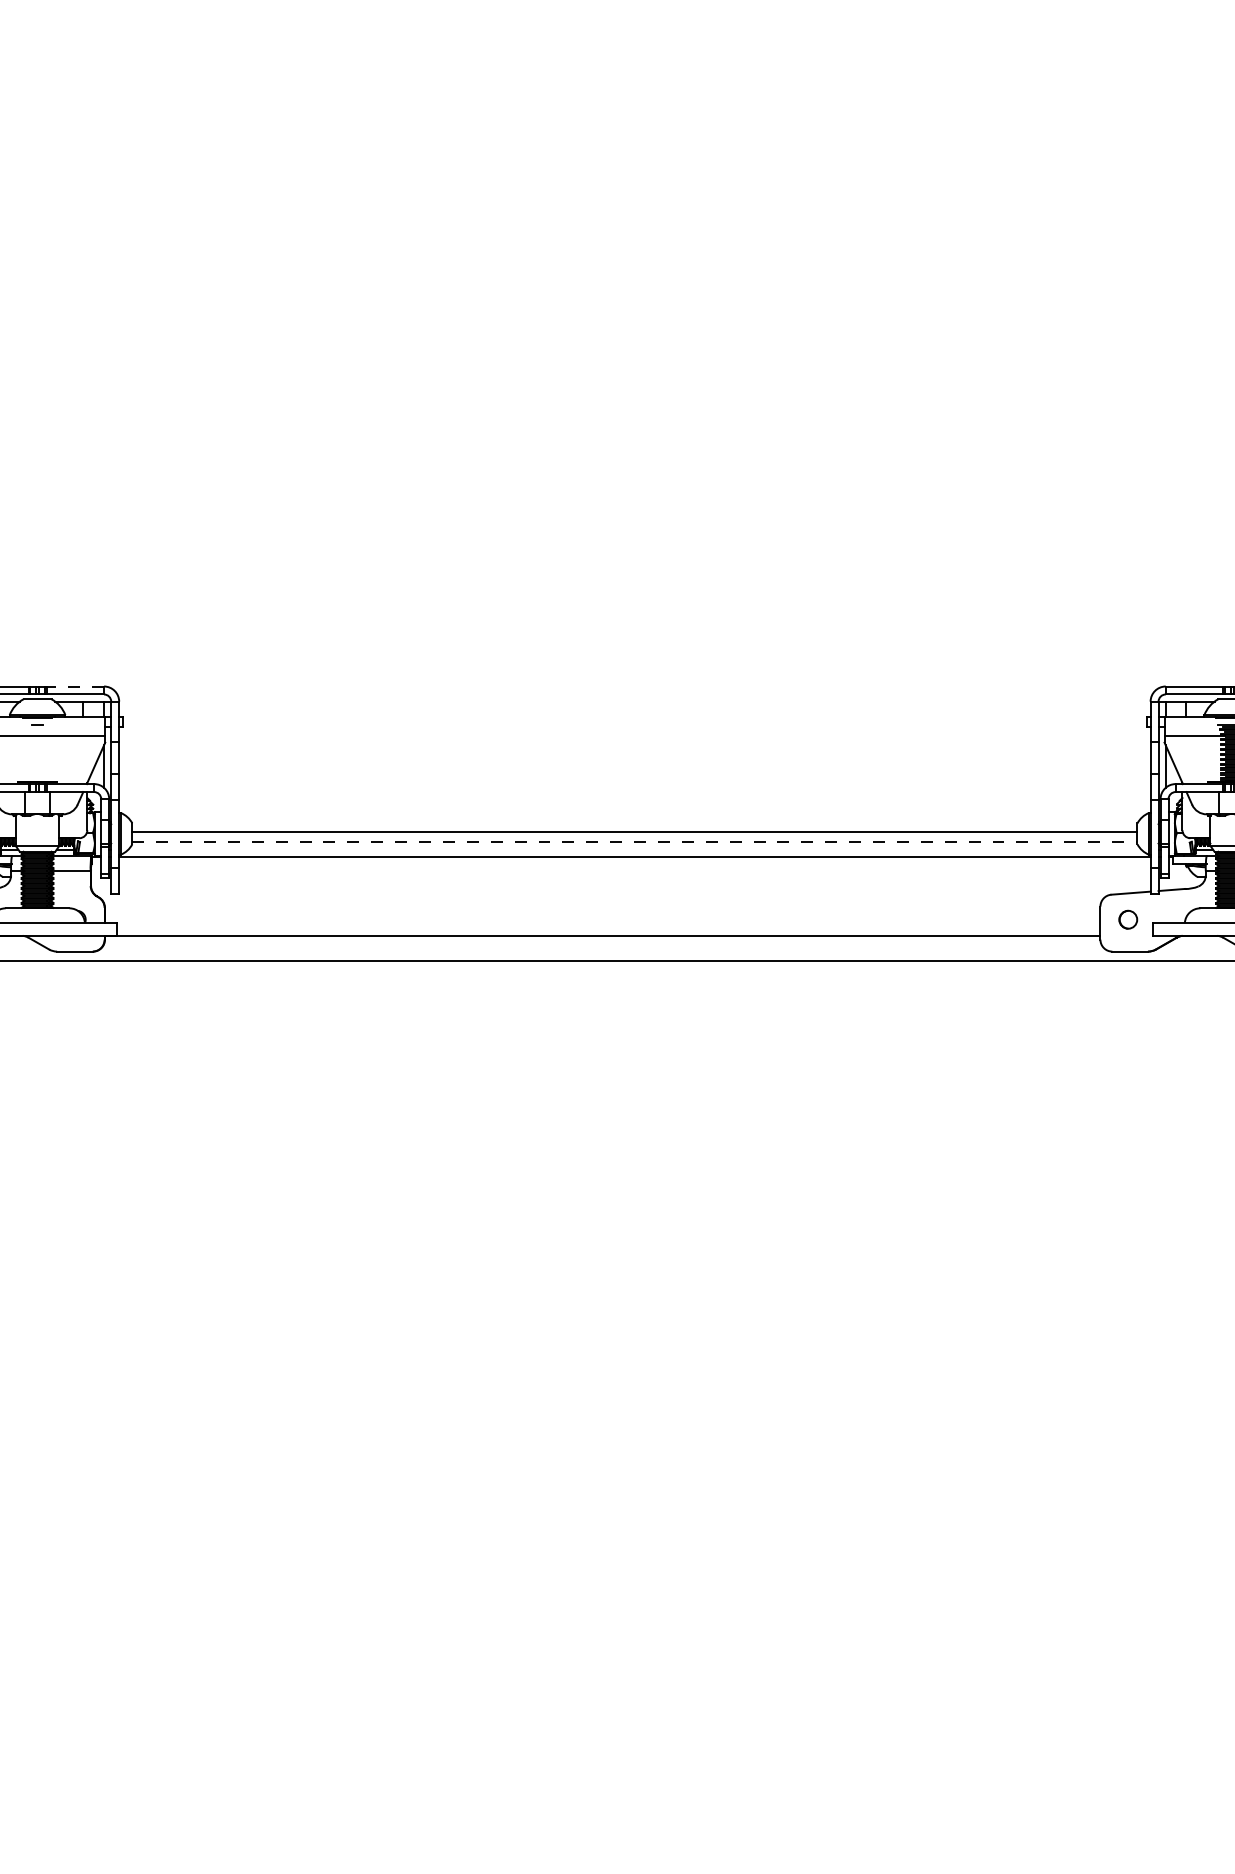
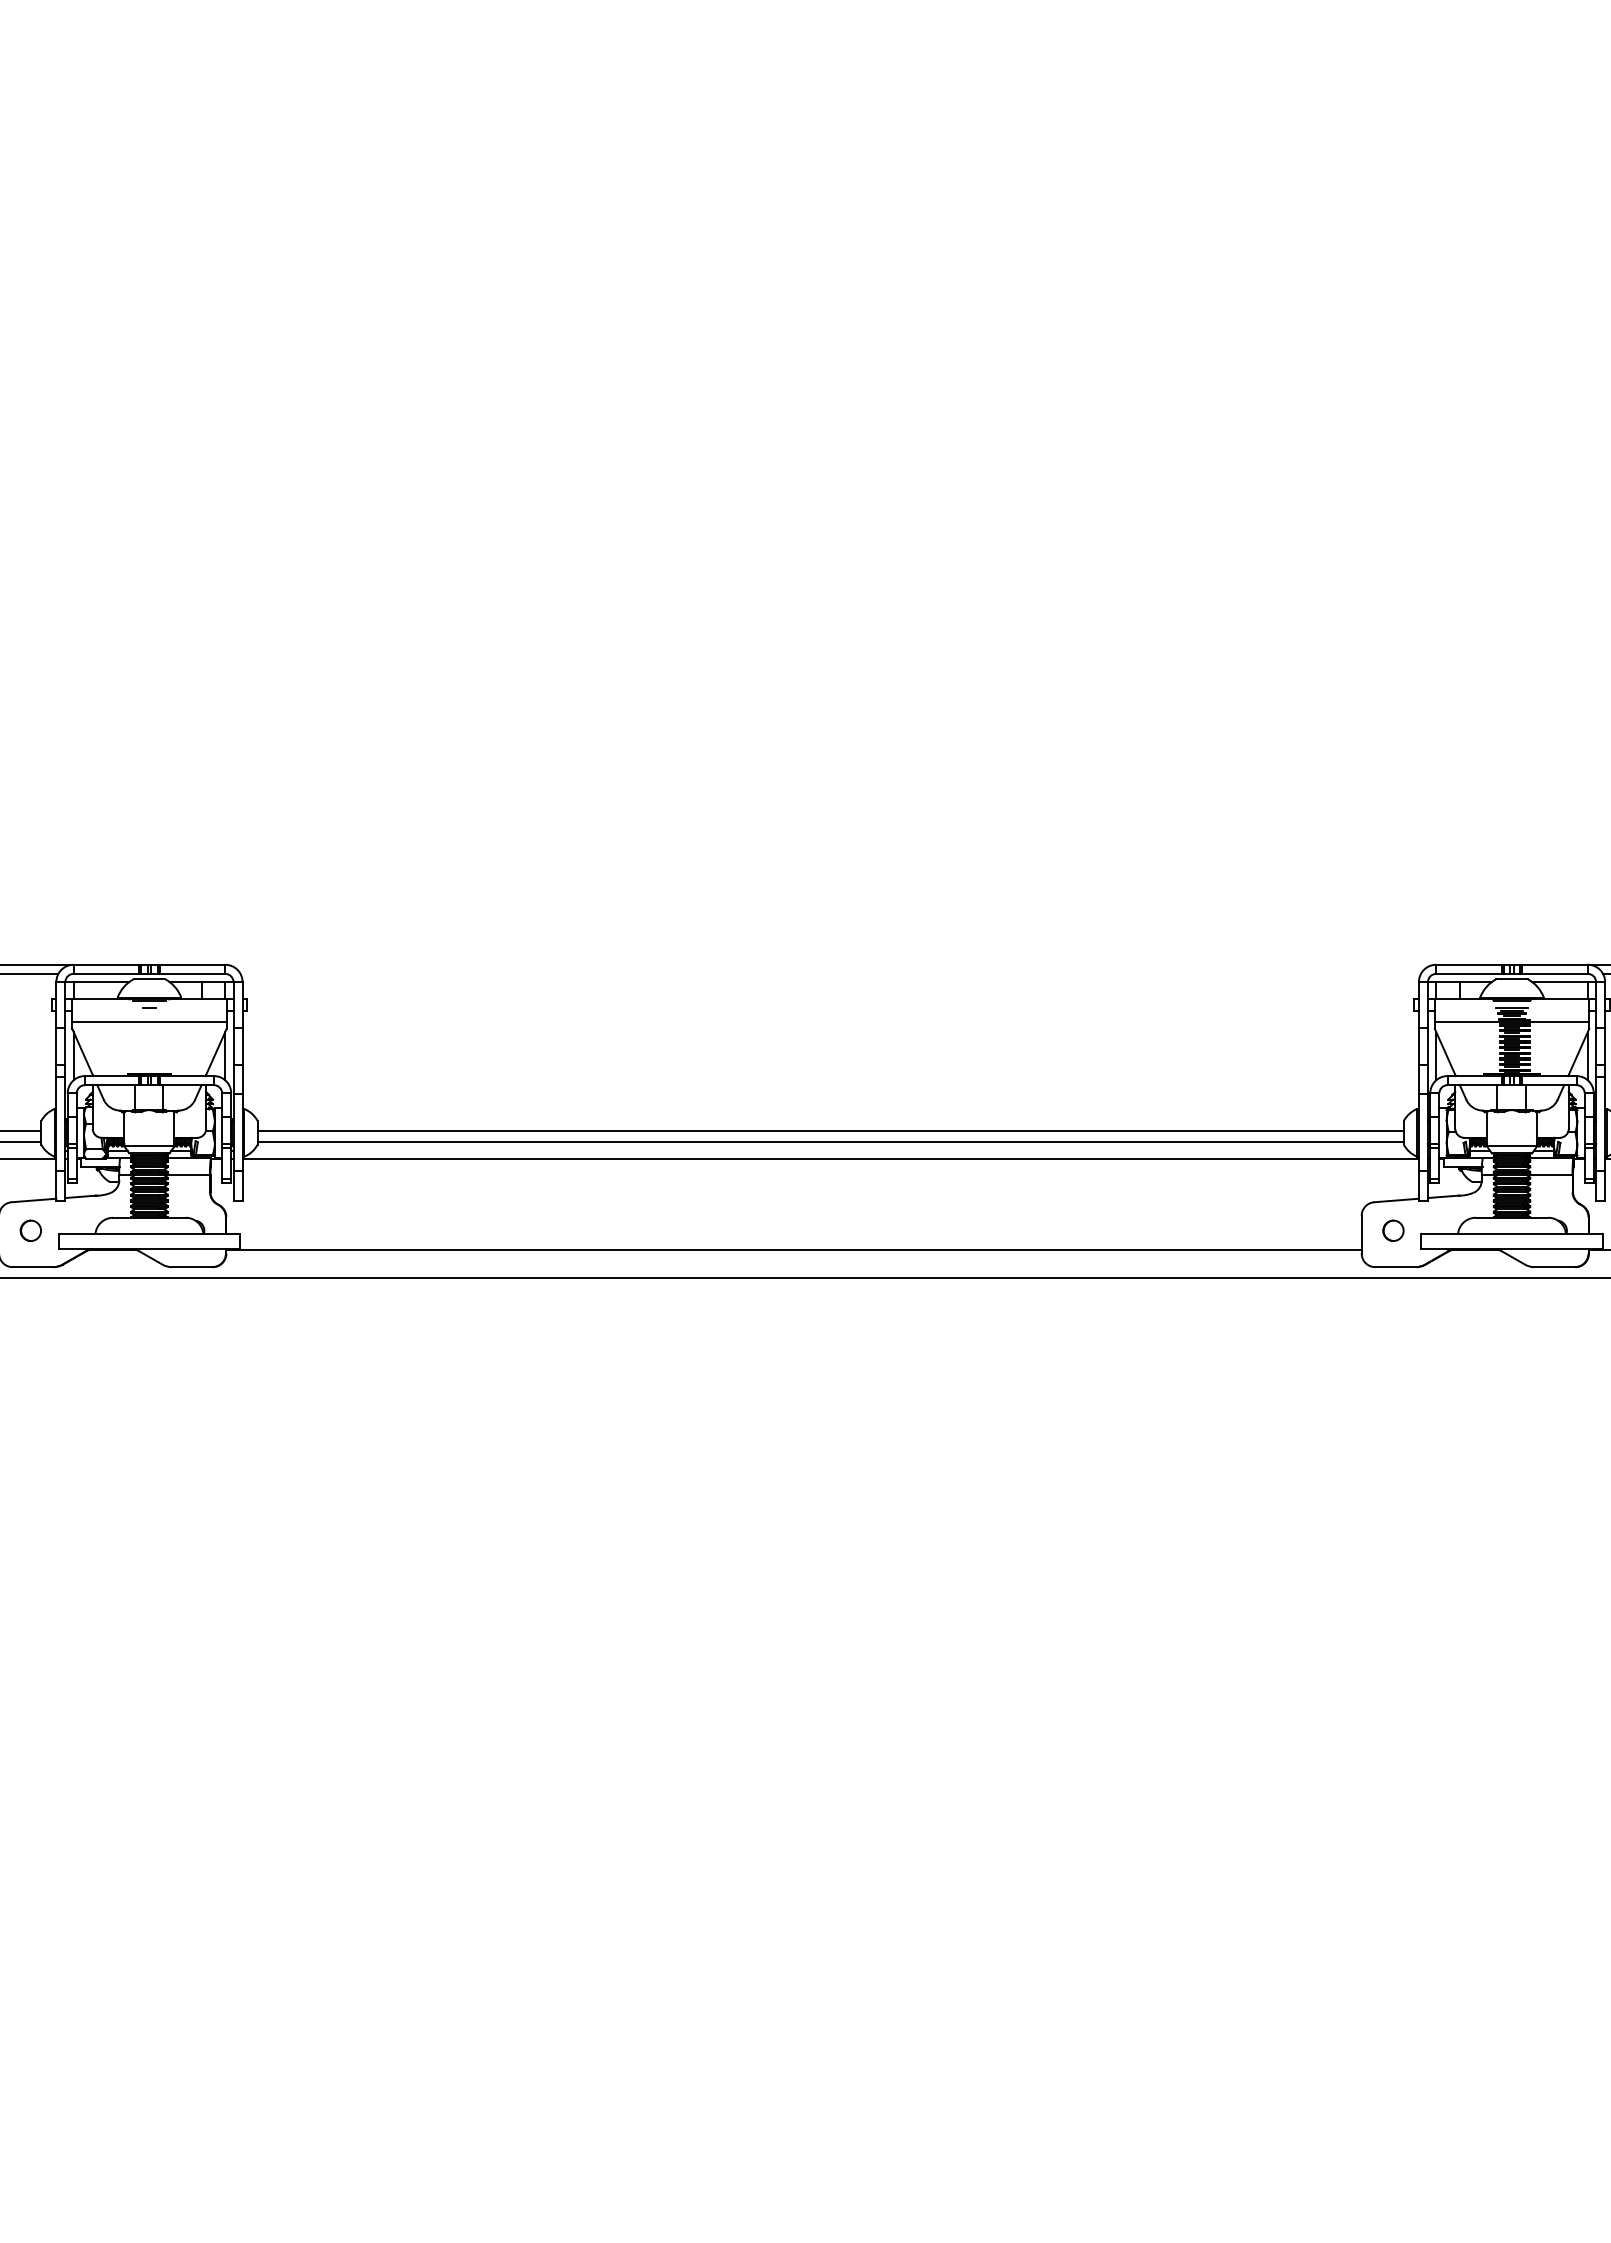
line: (75, 686) -> (192, 964), dashed -> solid
line: (635, 841) -> (831, 1141), dashed -> solid

